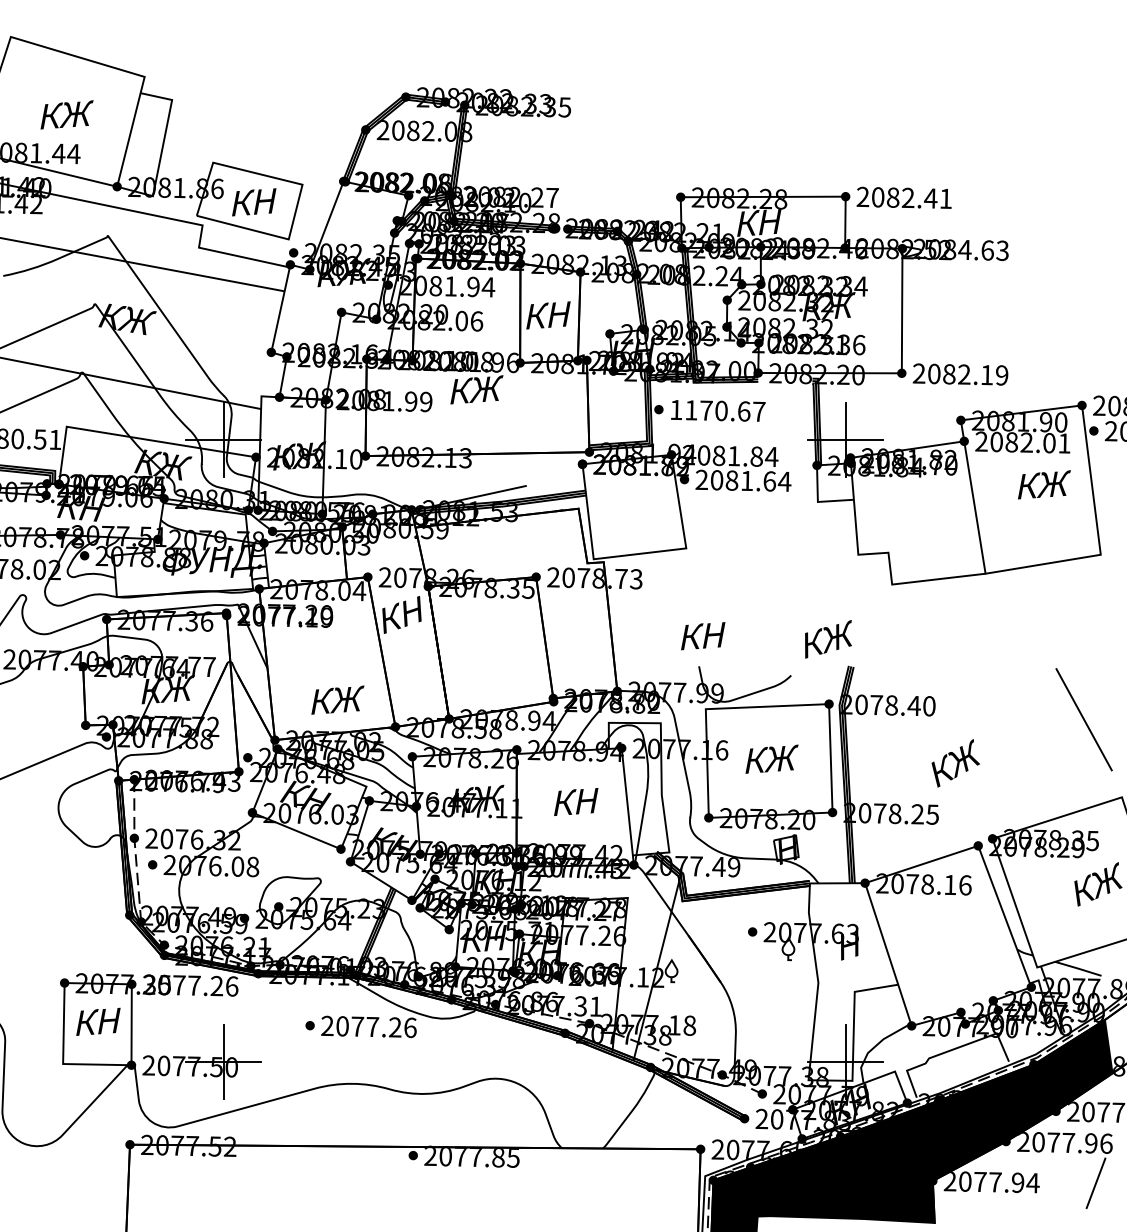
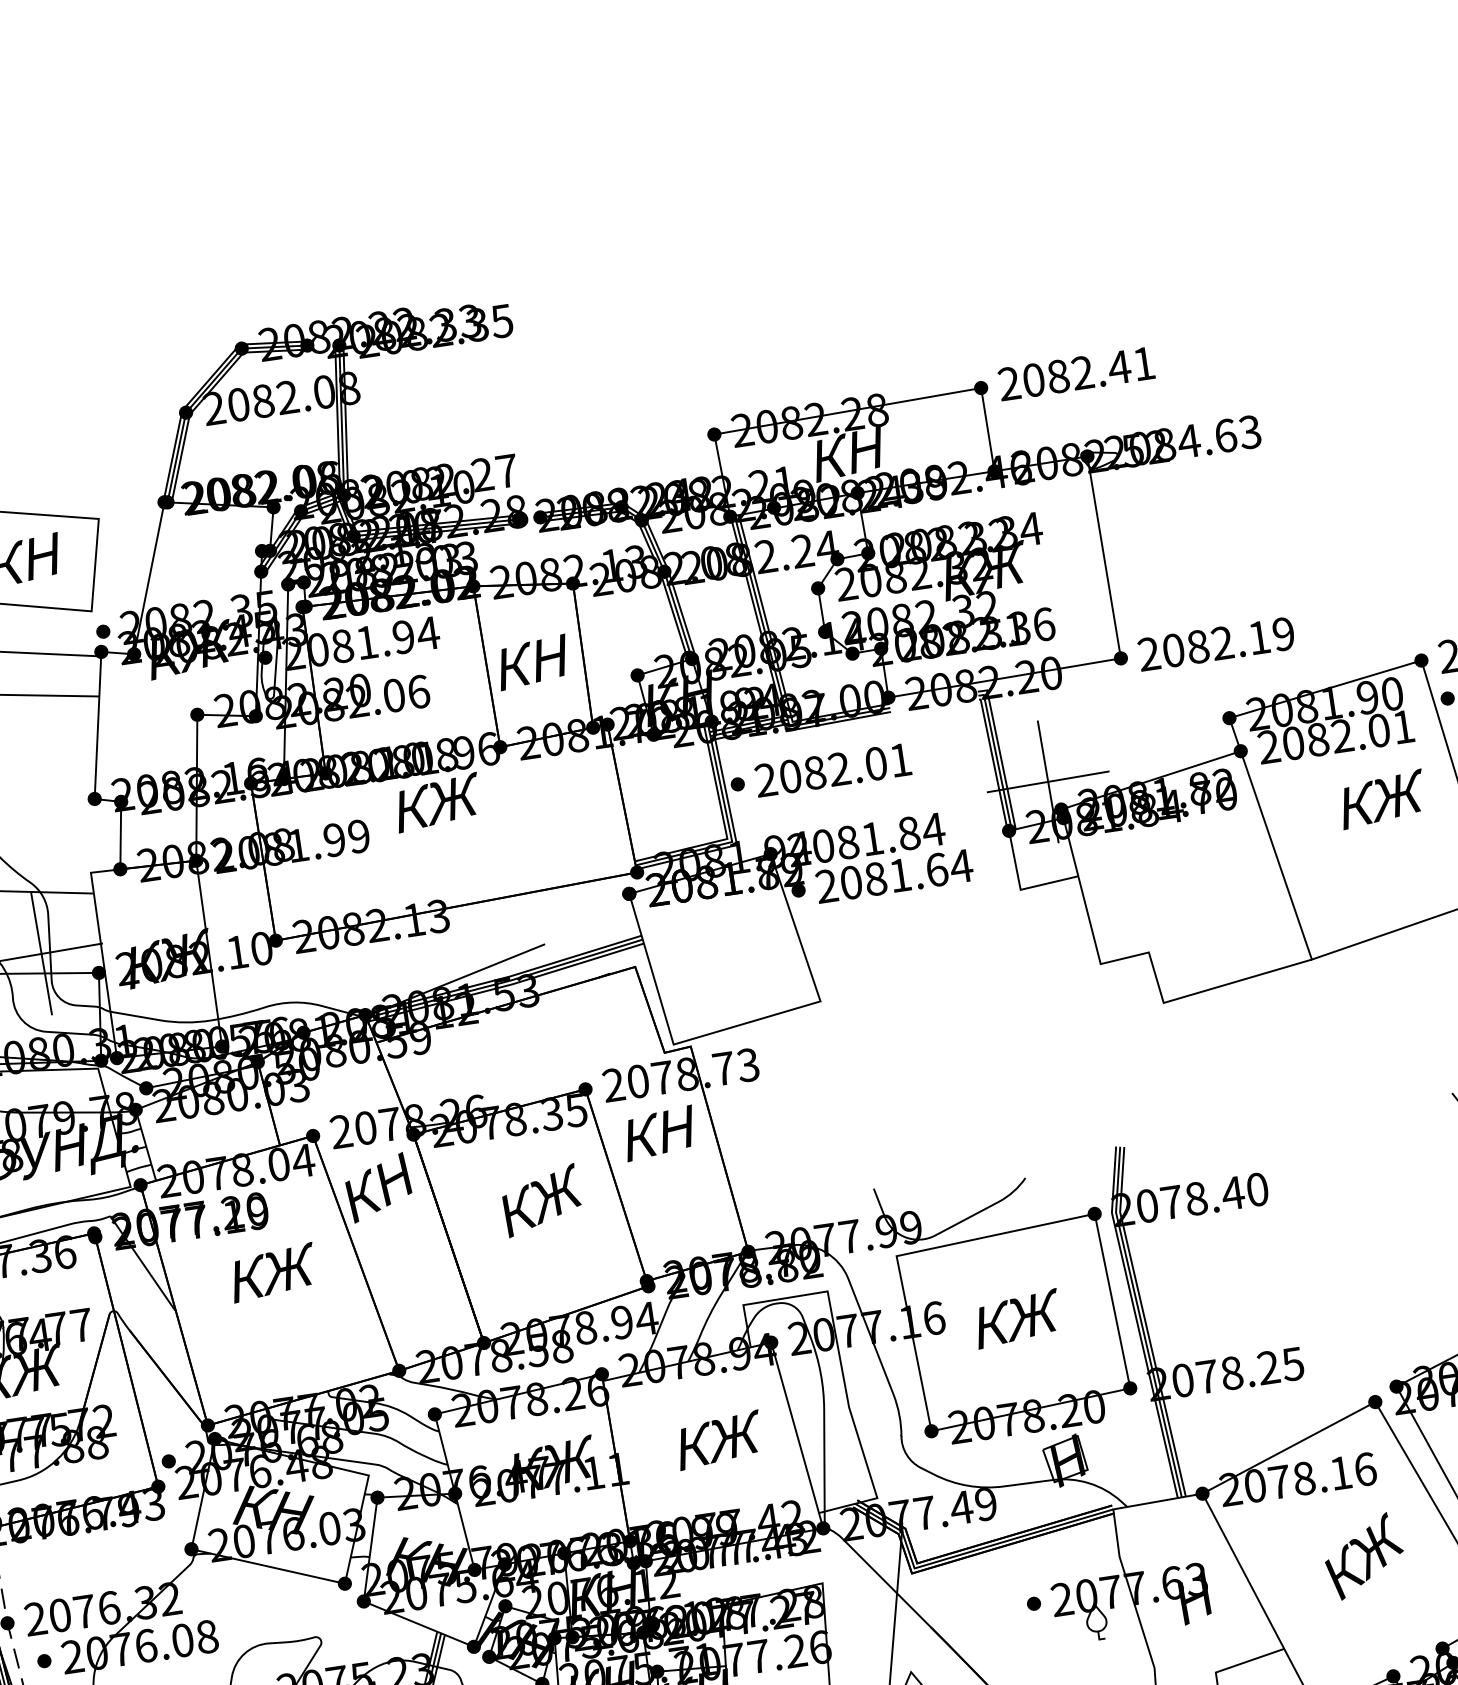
text: (717, 410) -> (832, 769), 1170.67 -> 2082.01
text: (703, 636) -> (660, 1133), moved
text: (828, 639) -> (541, 1200), moved
text: (337, 699) -> (272, 1271), moved
text: (955, 763) -> (1363, 1556), moved
text: (589, 800) -> (733, 1436), КН -> КЖ

